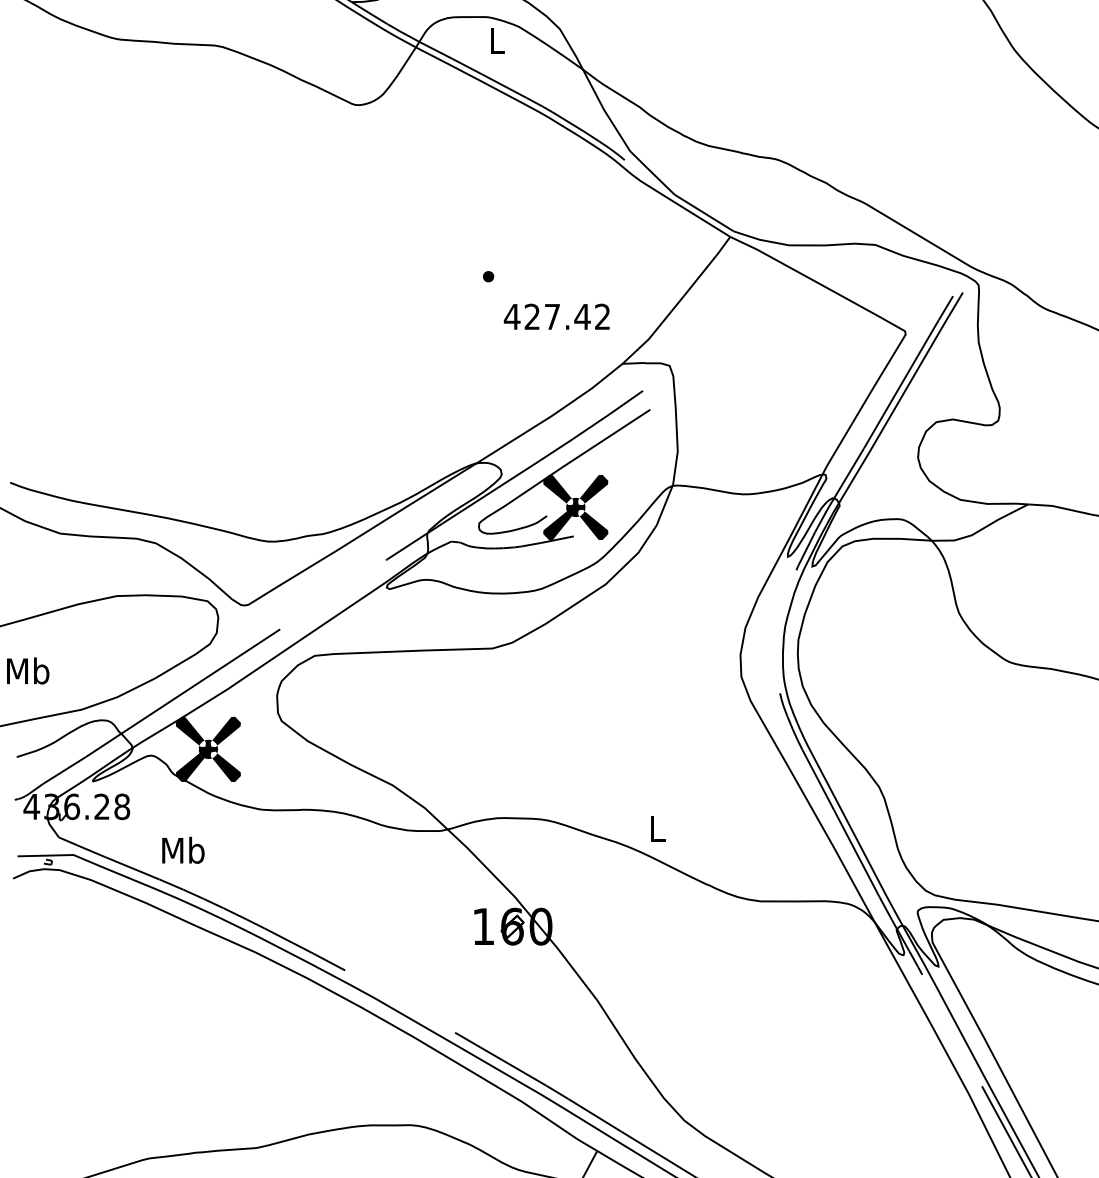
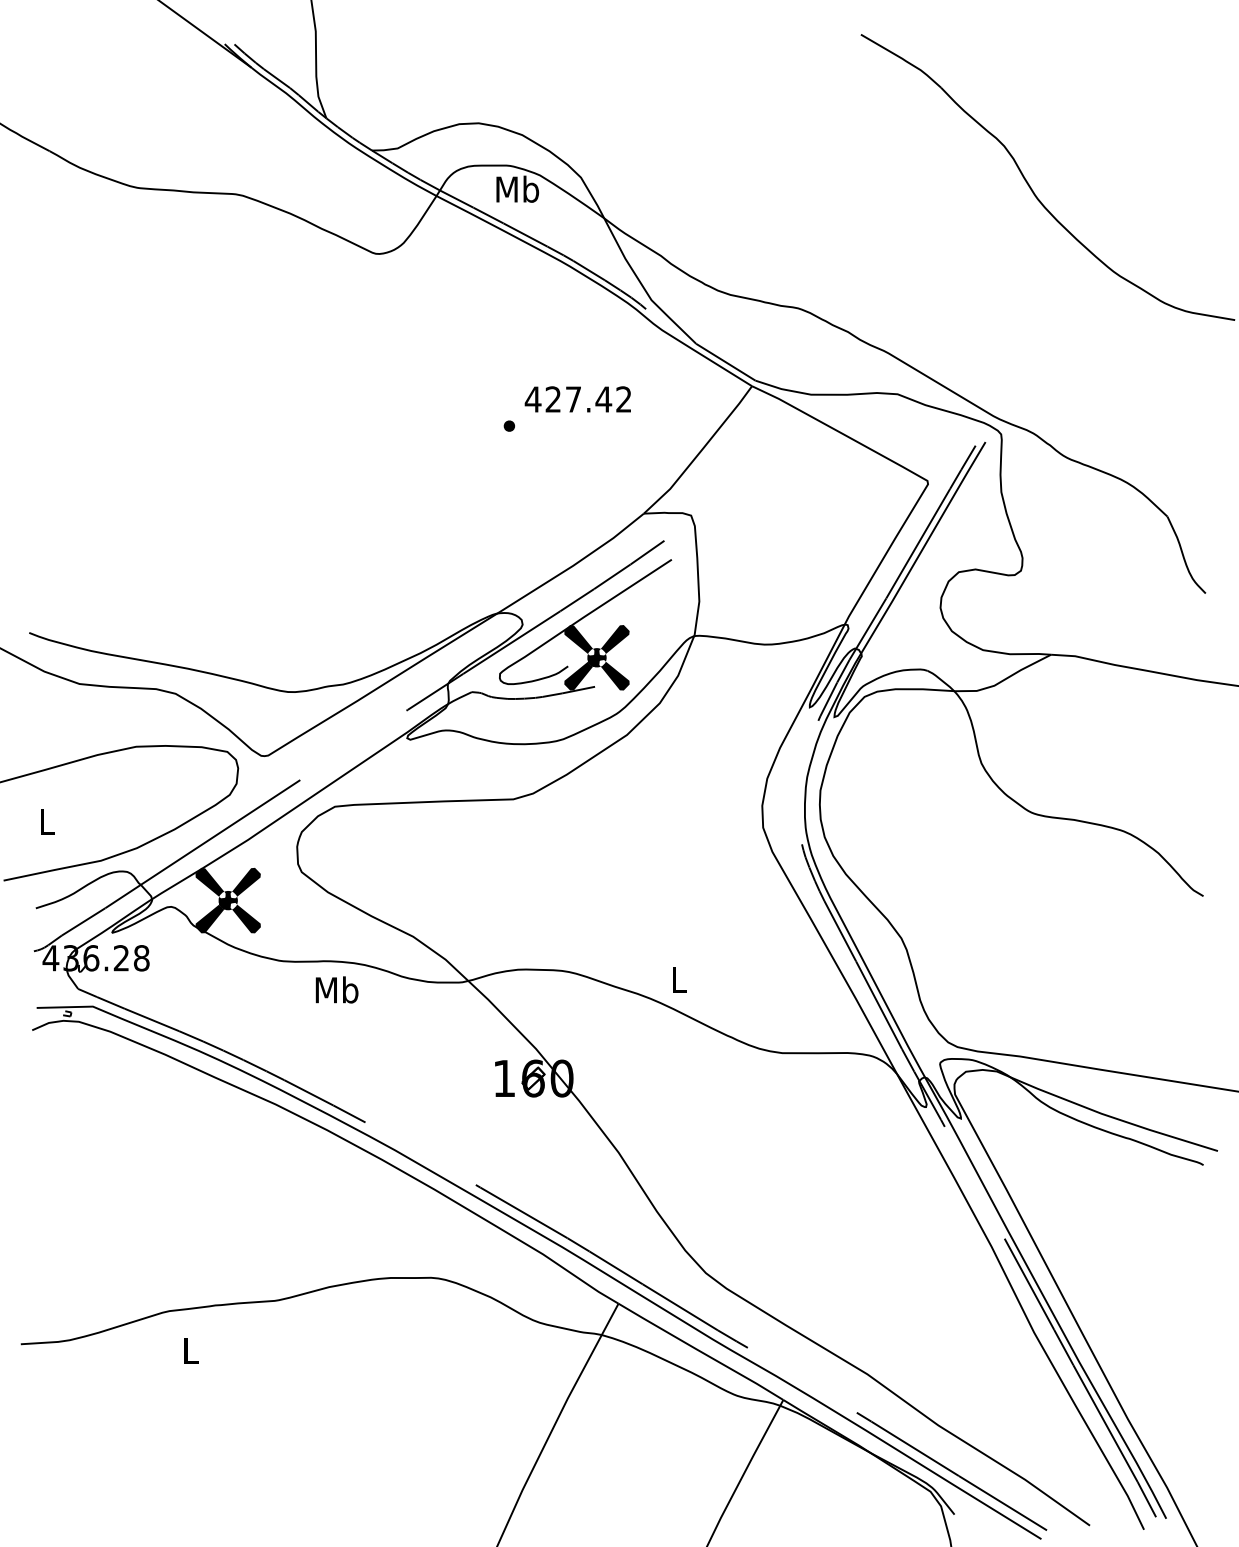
text: (496, 39) -> (517, 188), L -> Mb
text: (556, 316) -> (577, 399), moved
text: (28, 670) -> (47, 821), Mb -> L
text: (182, 849) -> (336, 989), moved

